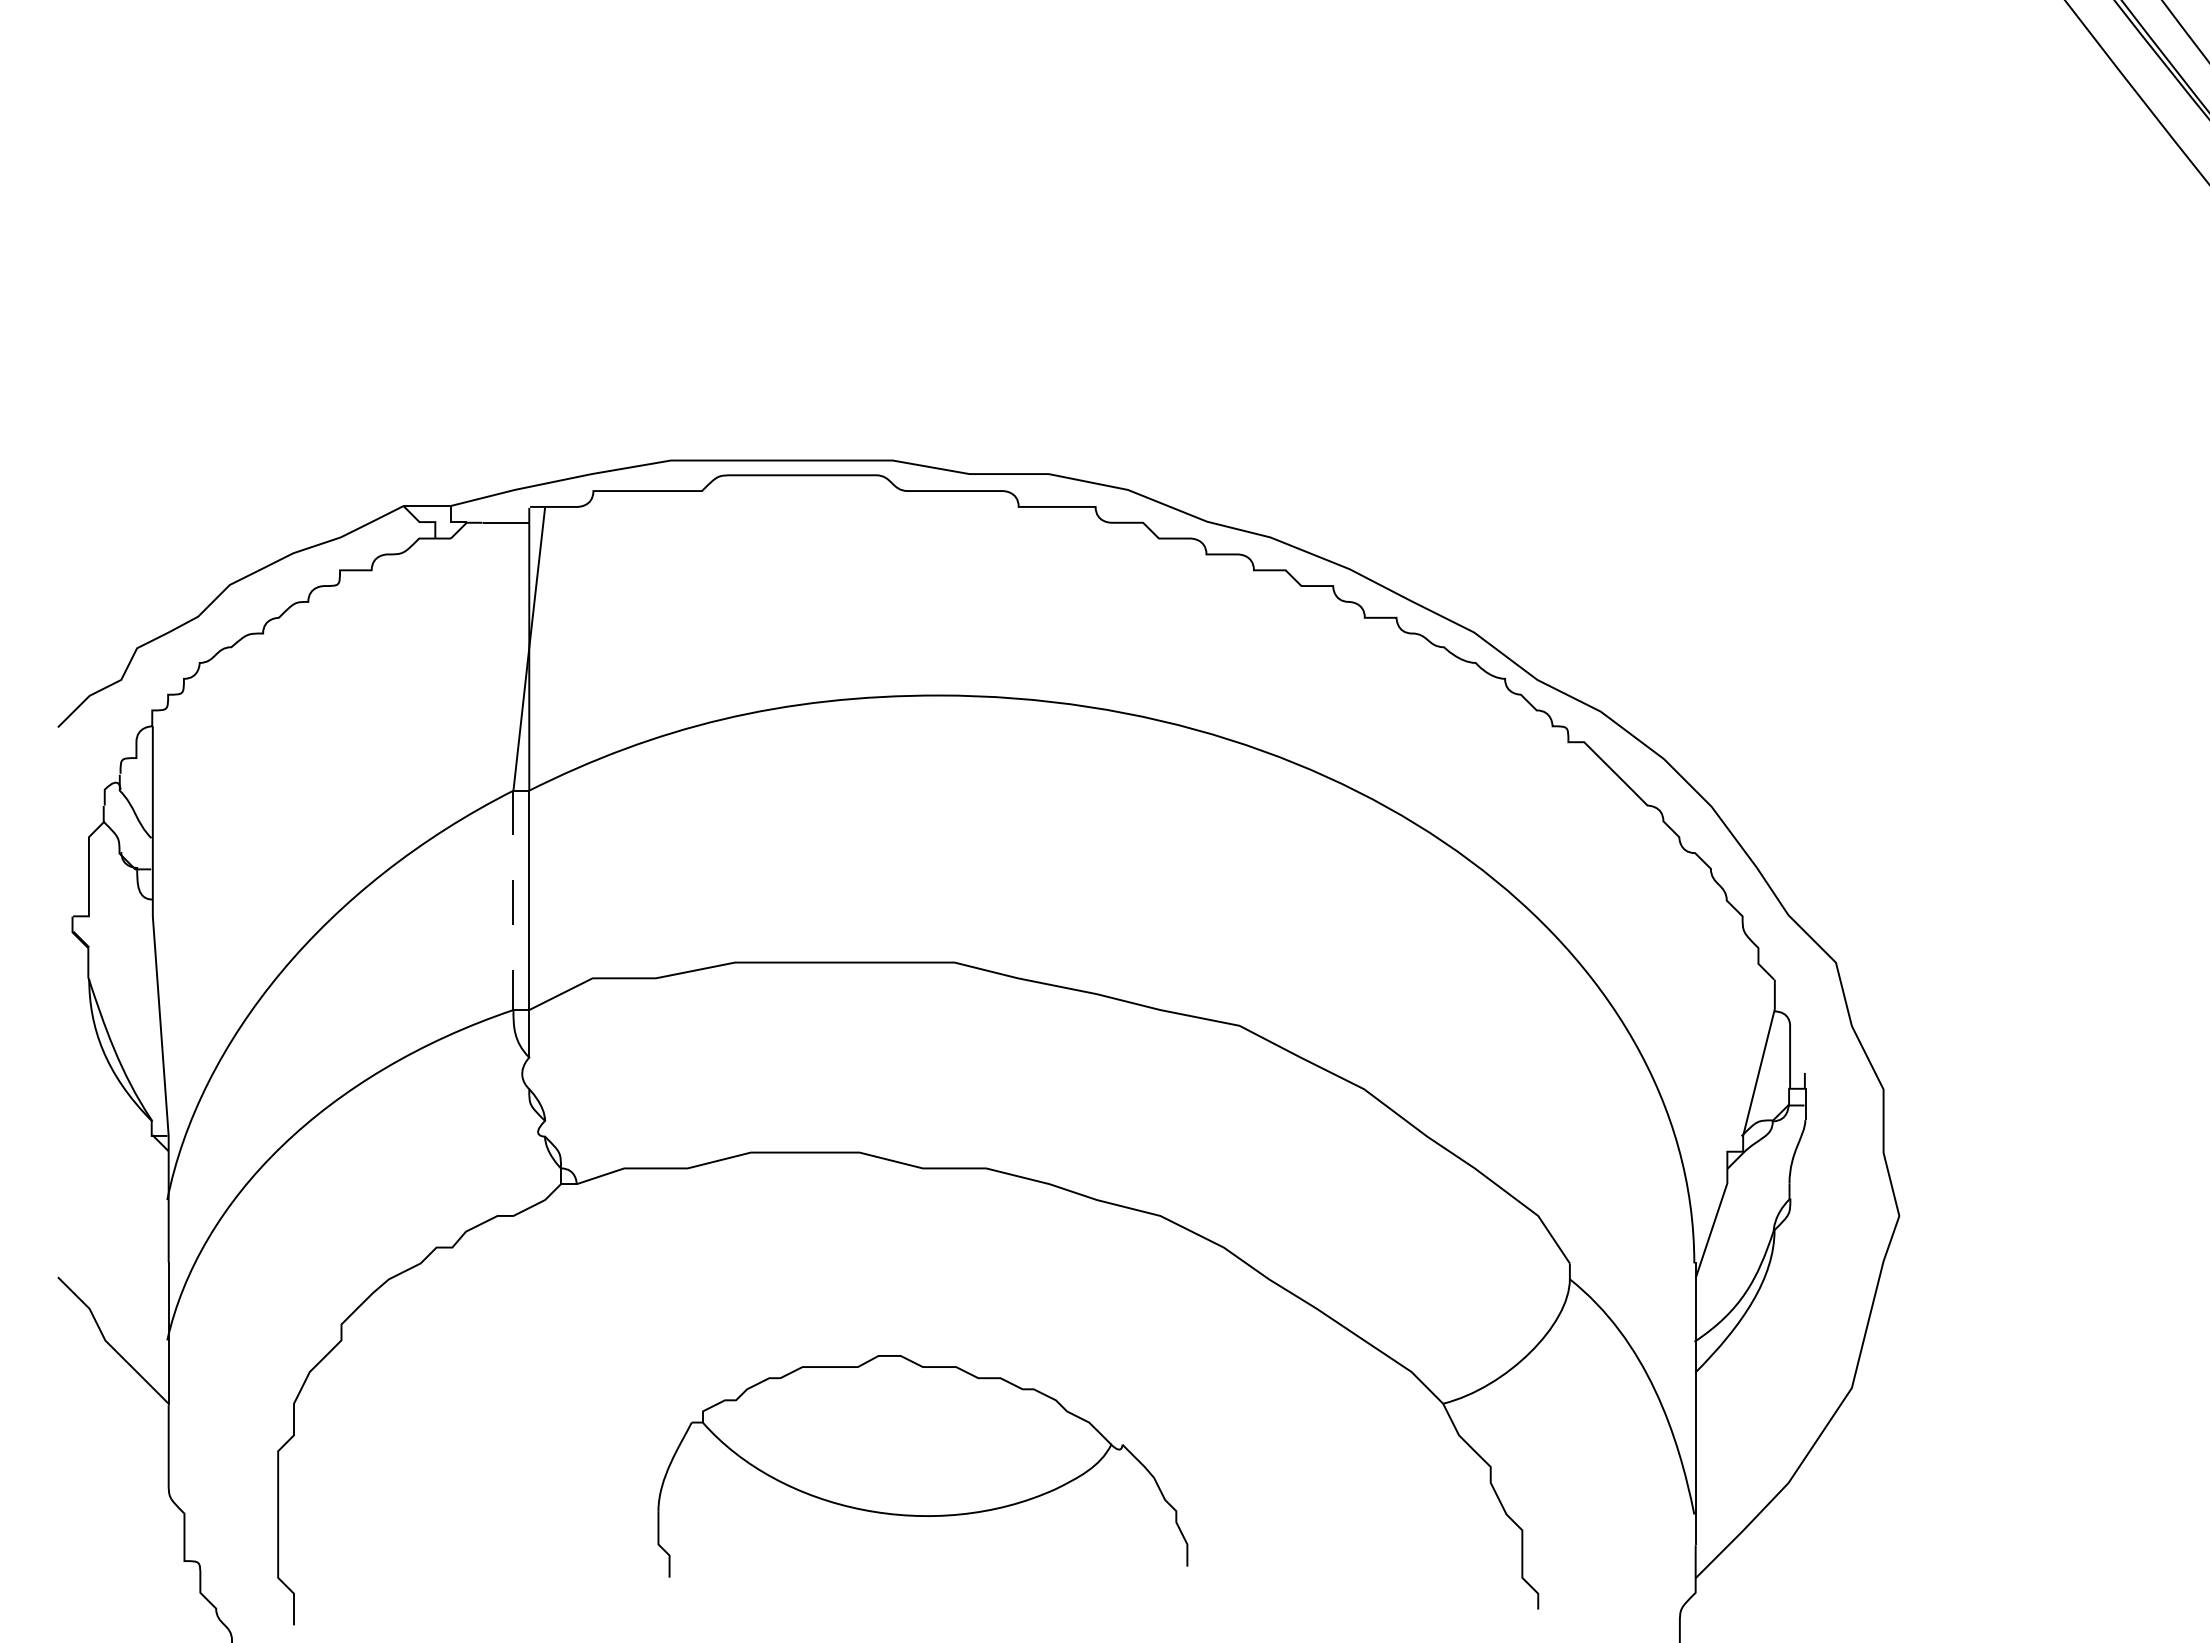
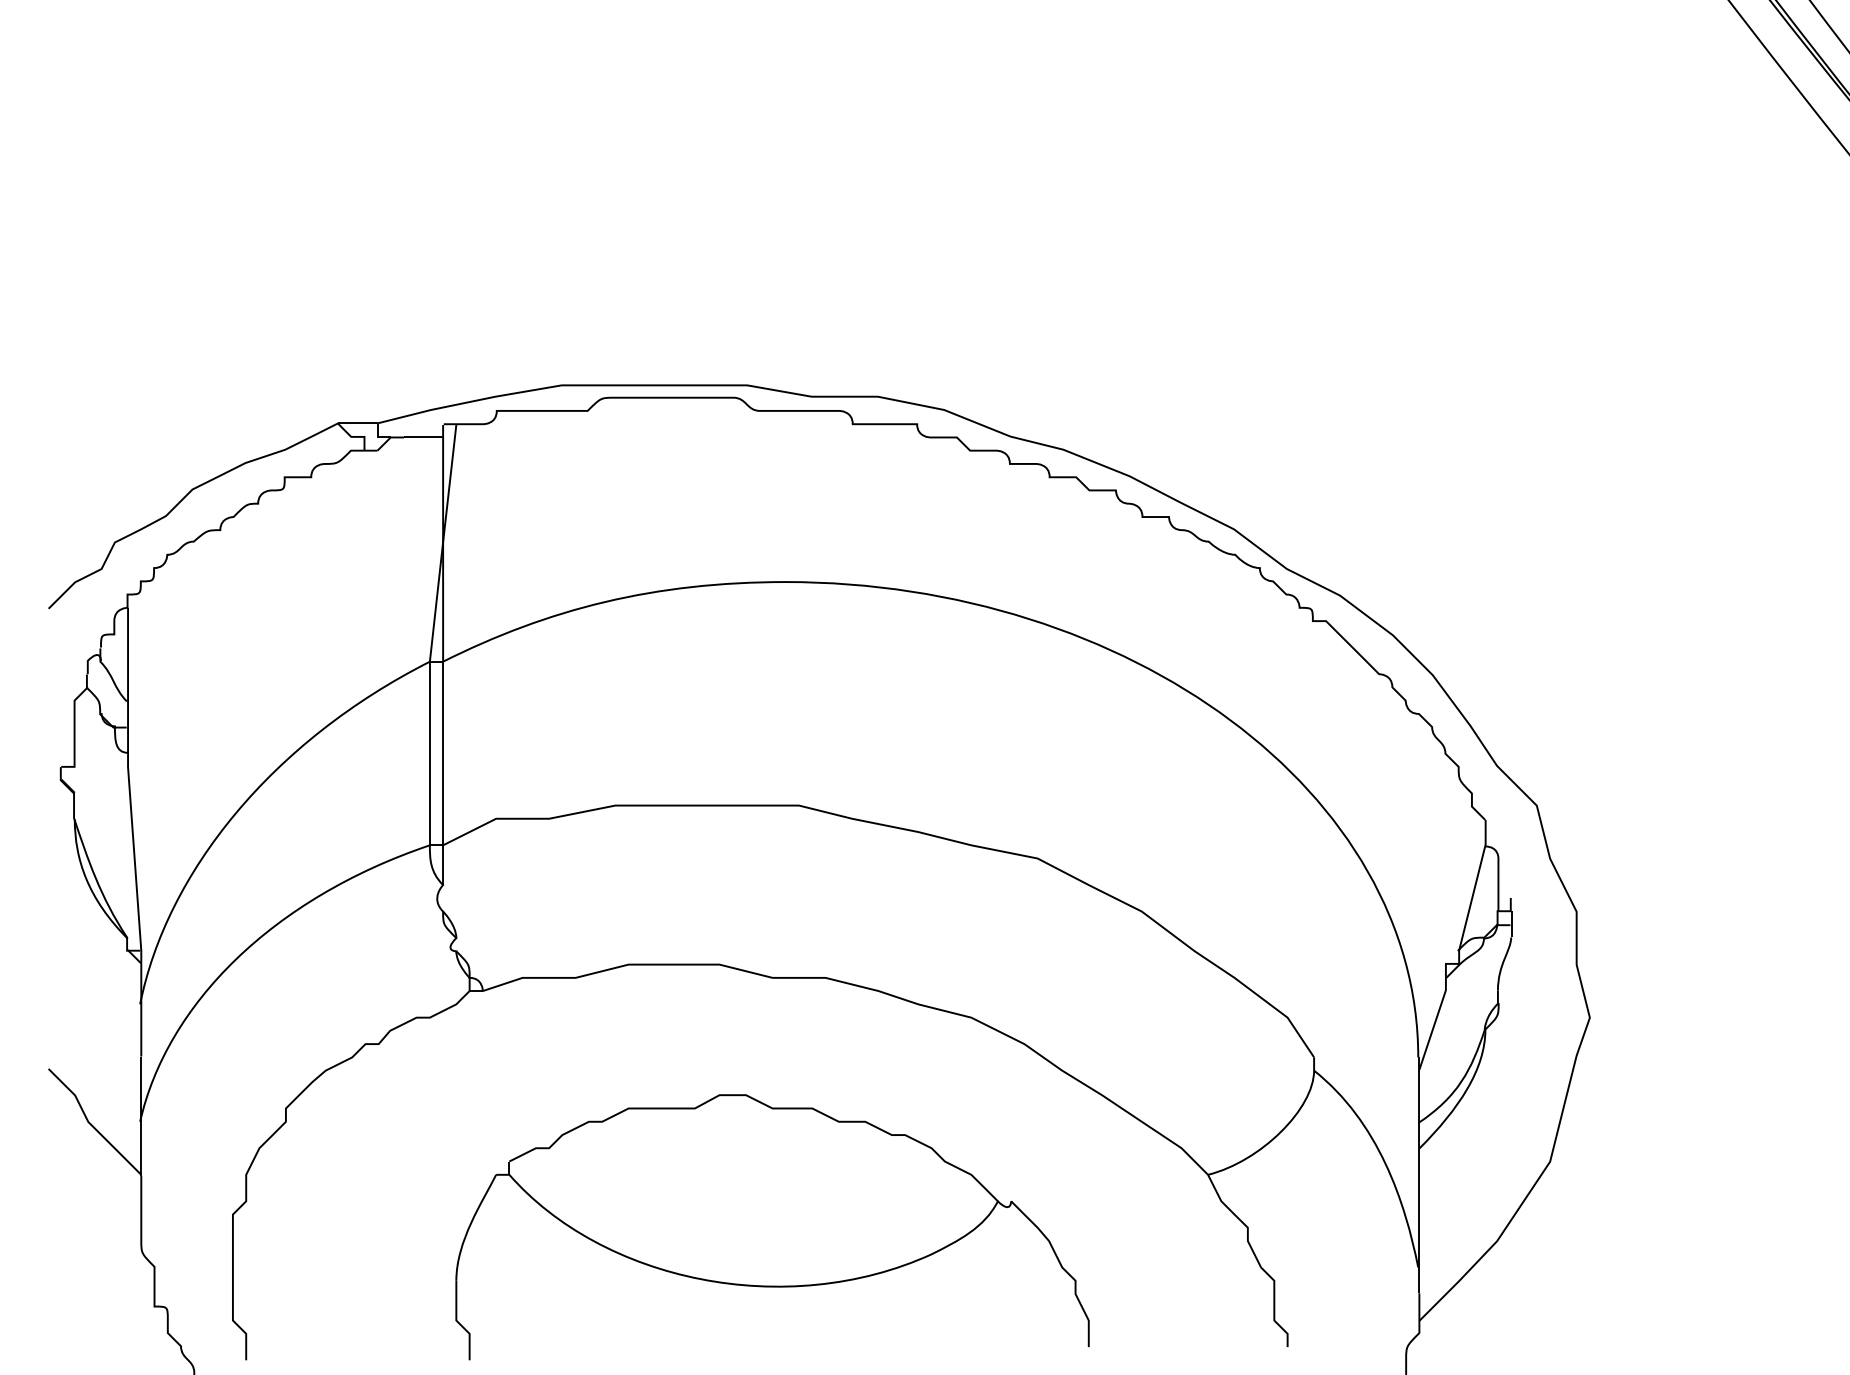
line: (513, 900) -> (429, 753), dashed -> solid
part: (922, 1466) -> (772, 1227), size x1.43

